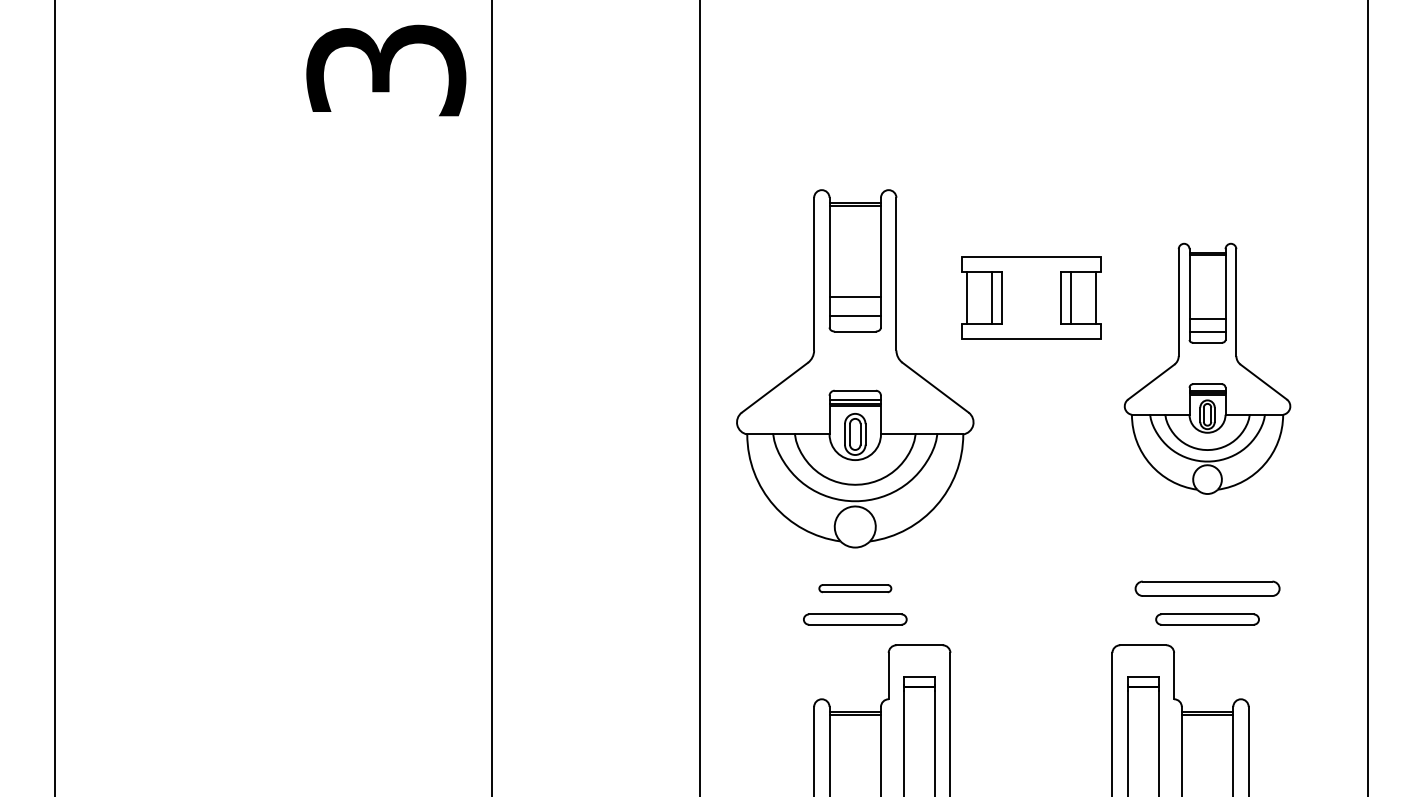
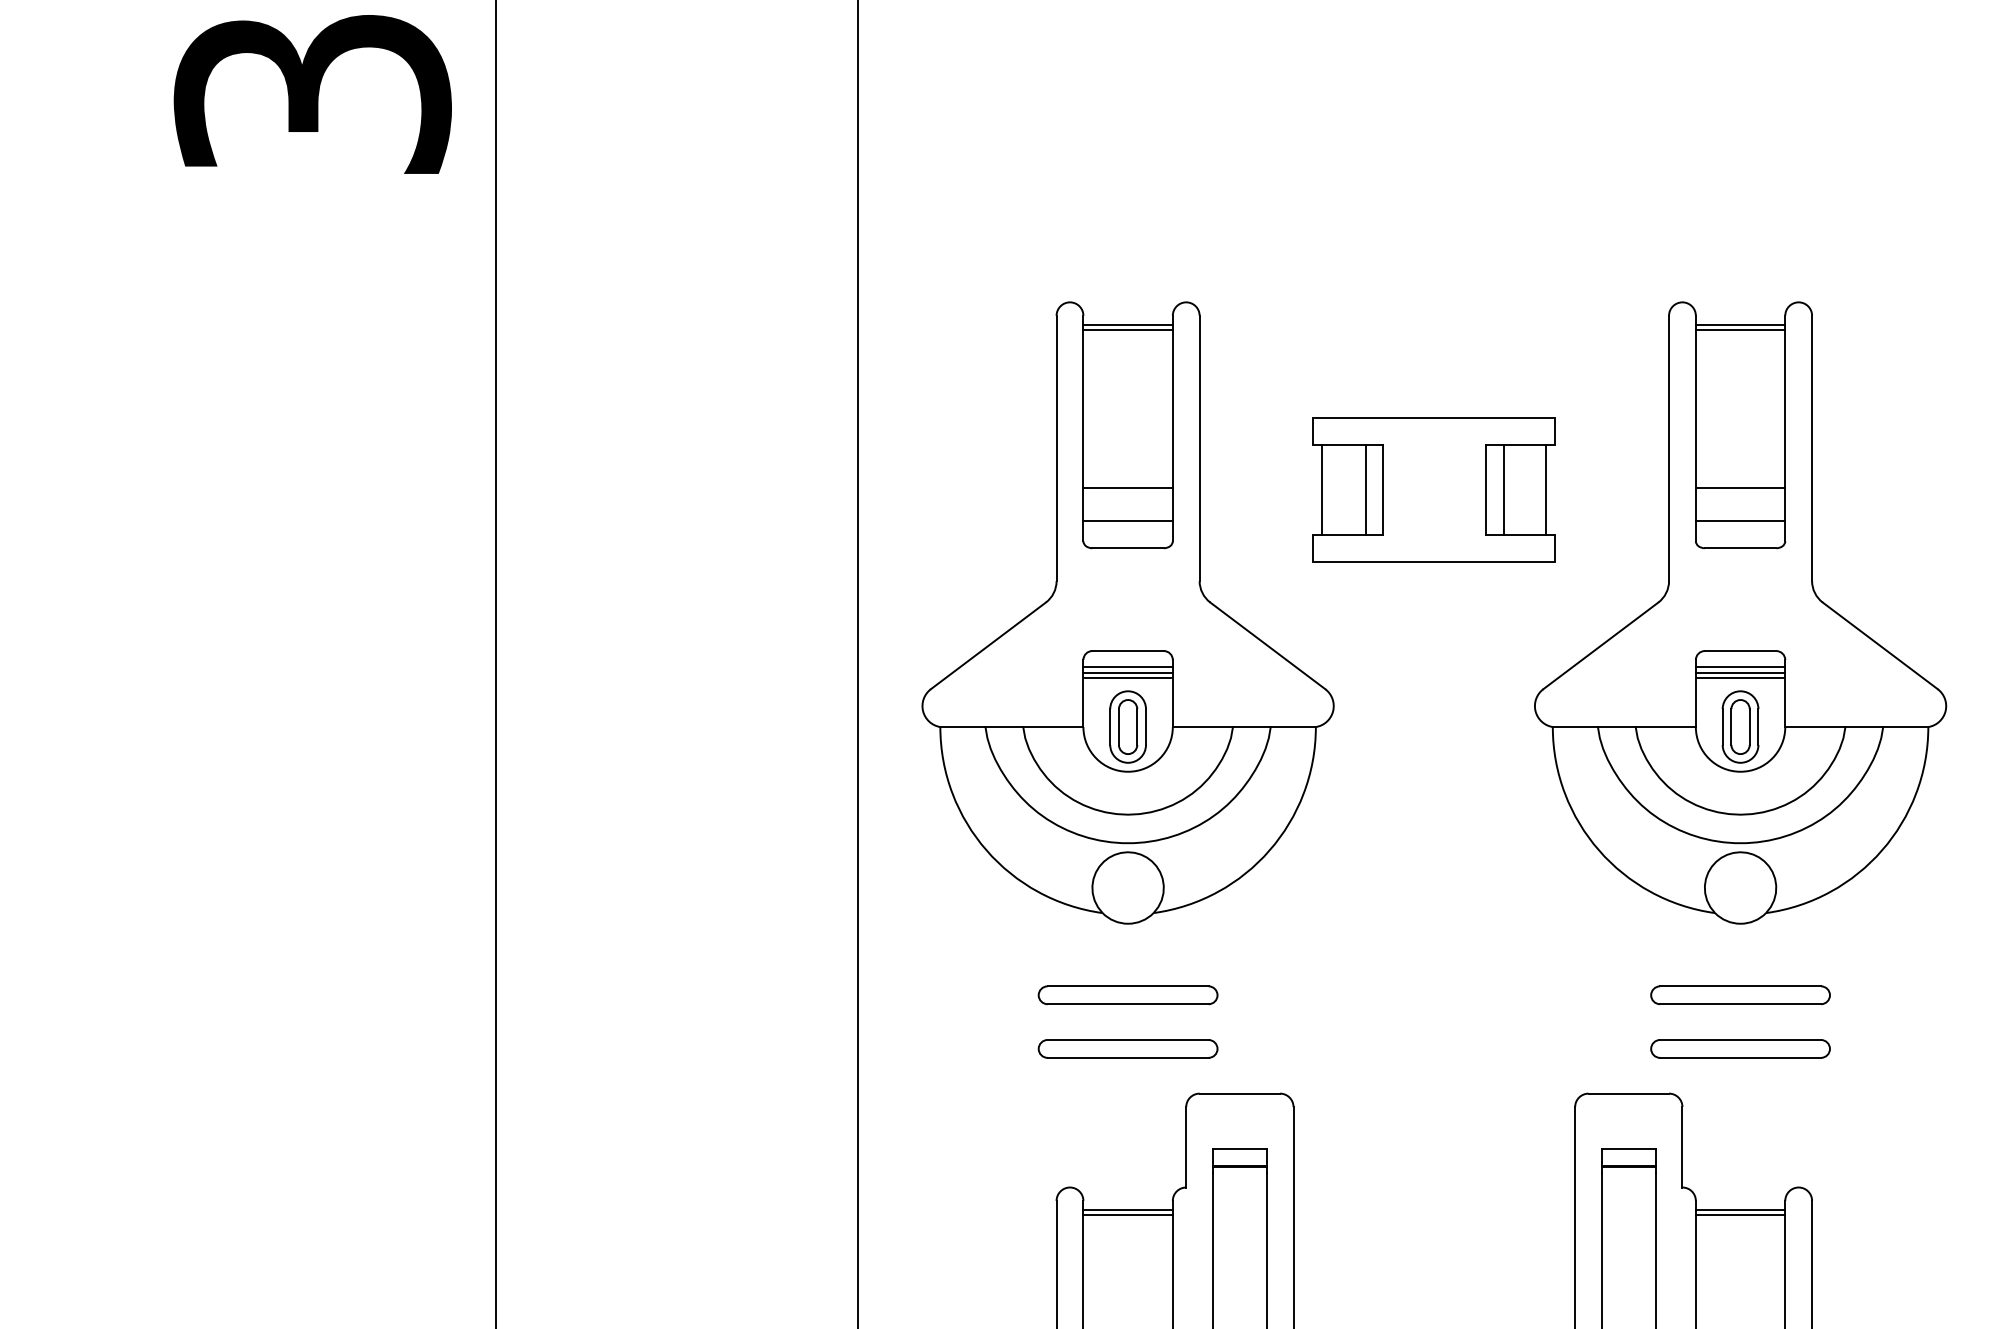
part: (1207, 368) -> (1740, 612), size x1.43
part: (855, 588) -> (1128, 994), size x1.43
part: (1207, 588) -> (1740, 994), size x0.71

